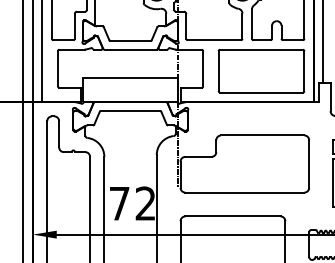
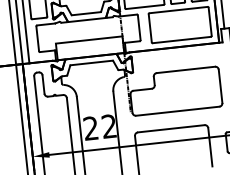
text: (119, 203) -> (90, 128), 72 -> 22

